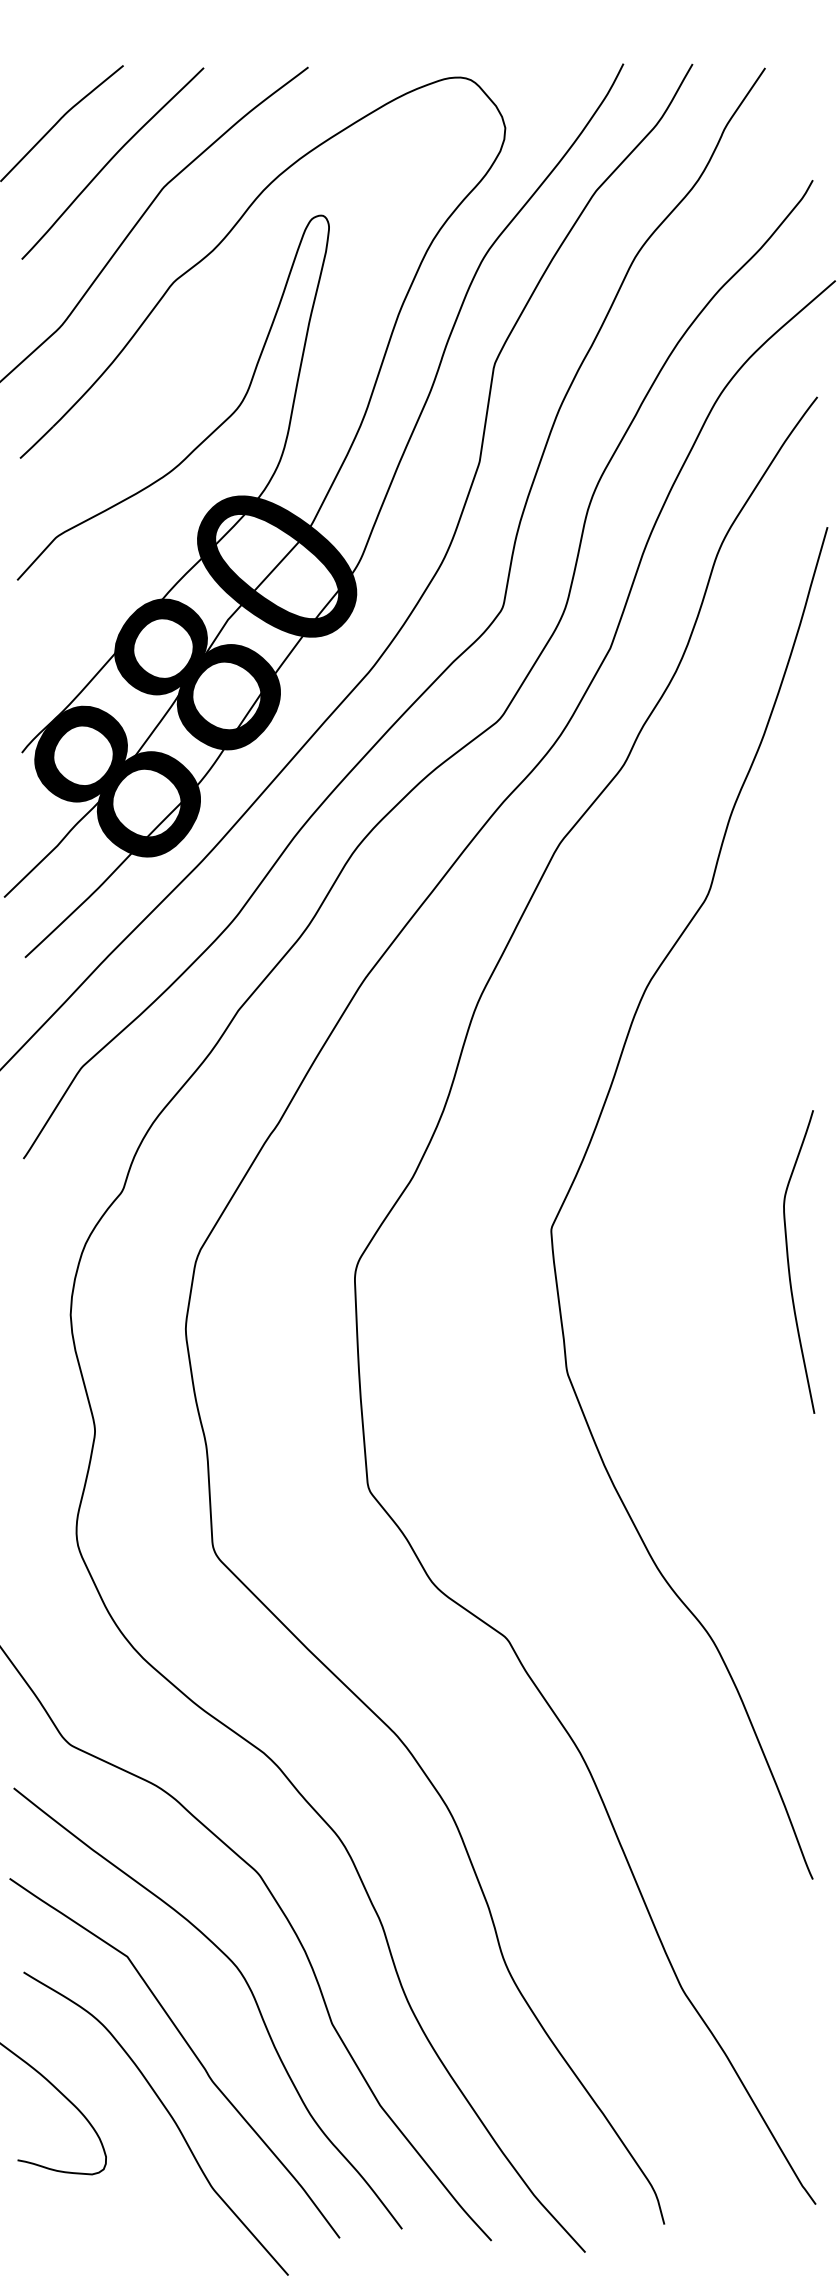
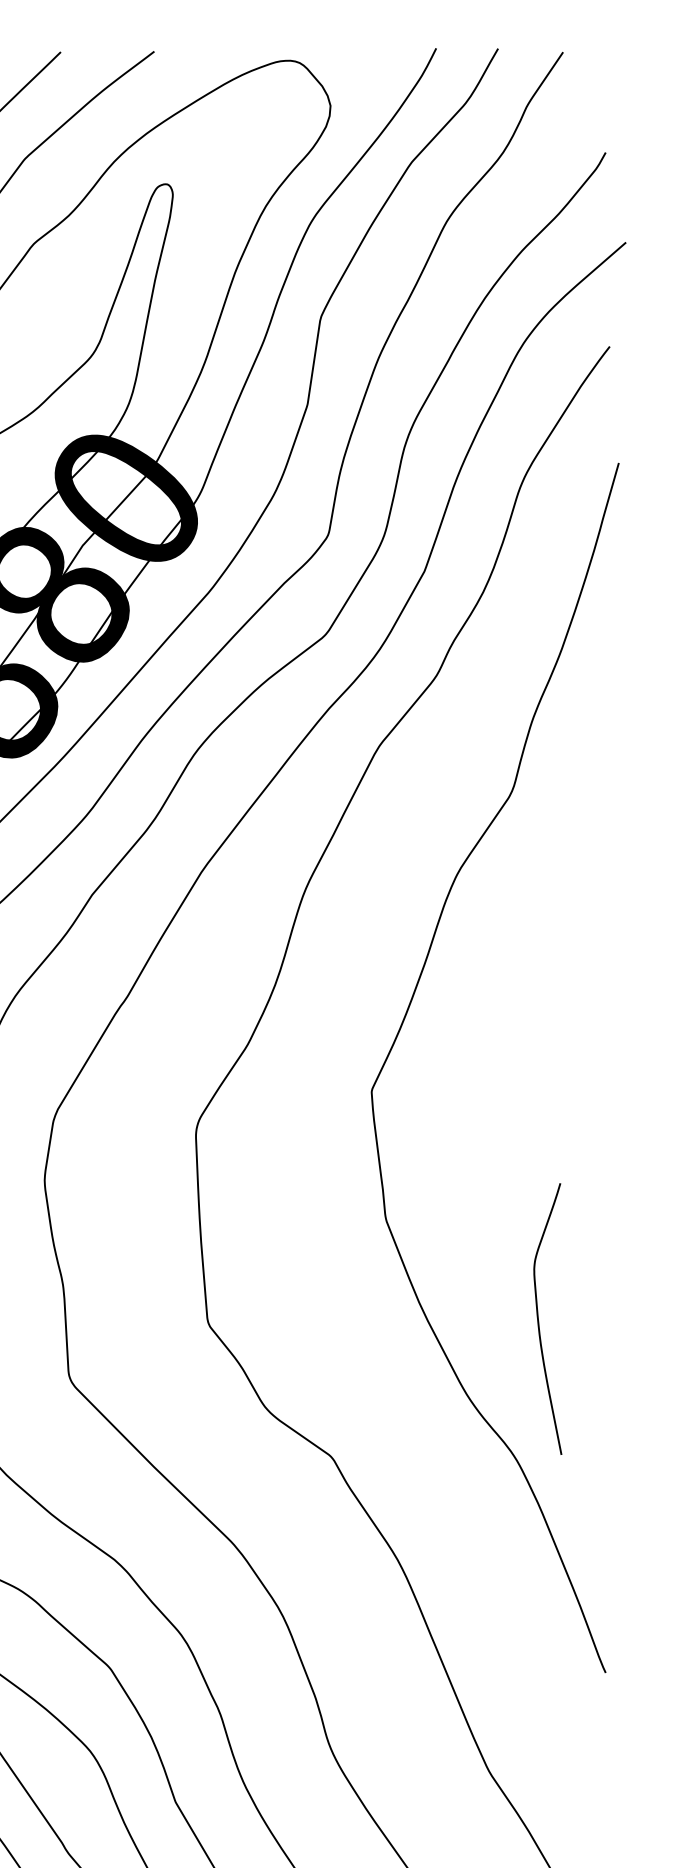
curve: (789, 1262) -> (539, 1319), moved

